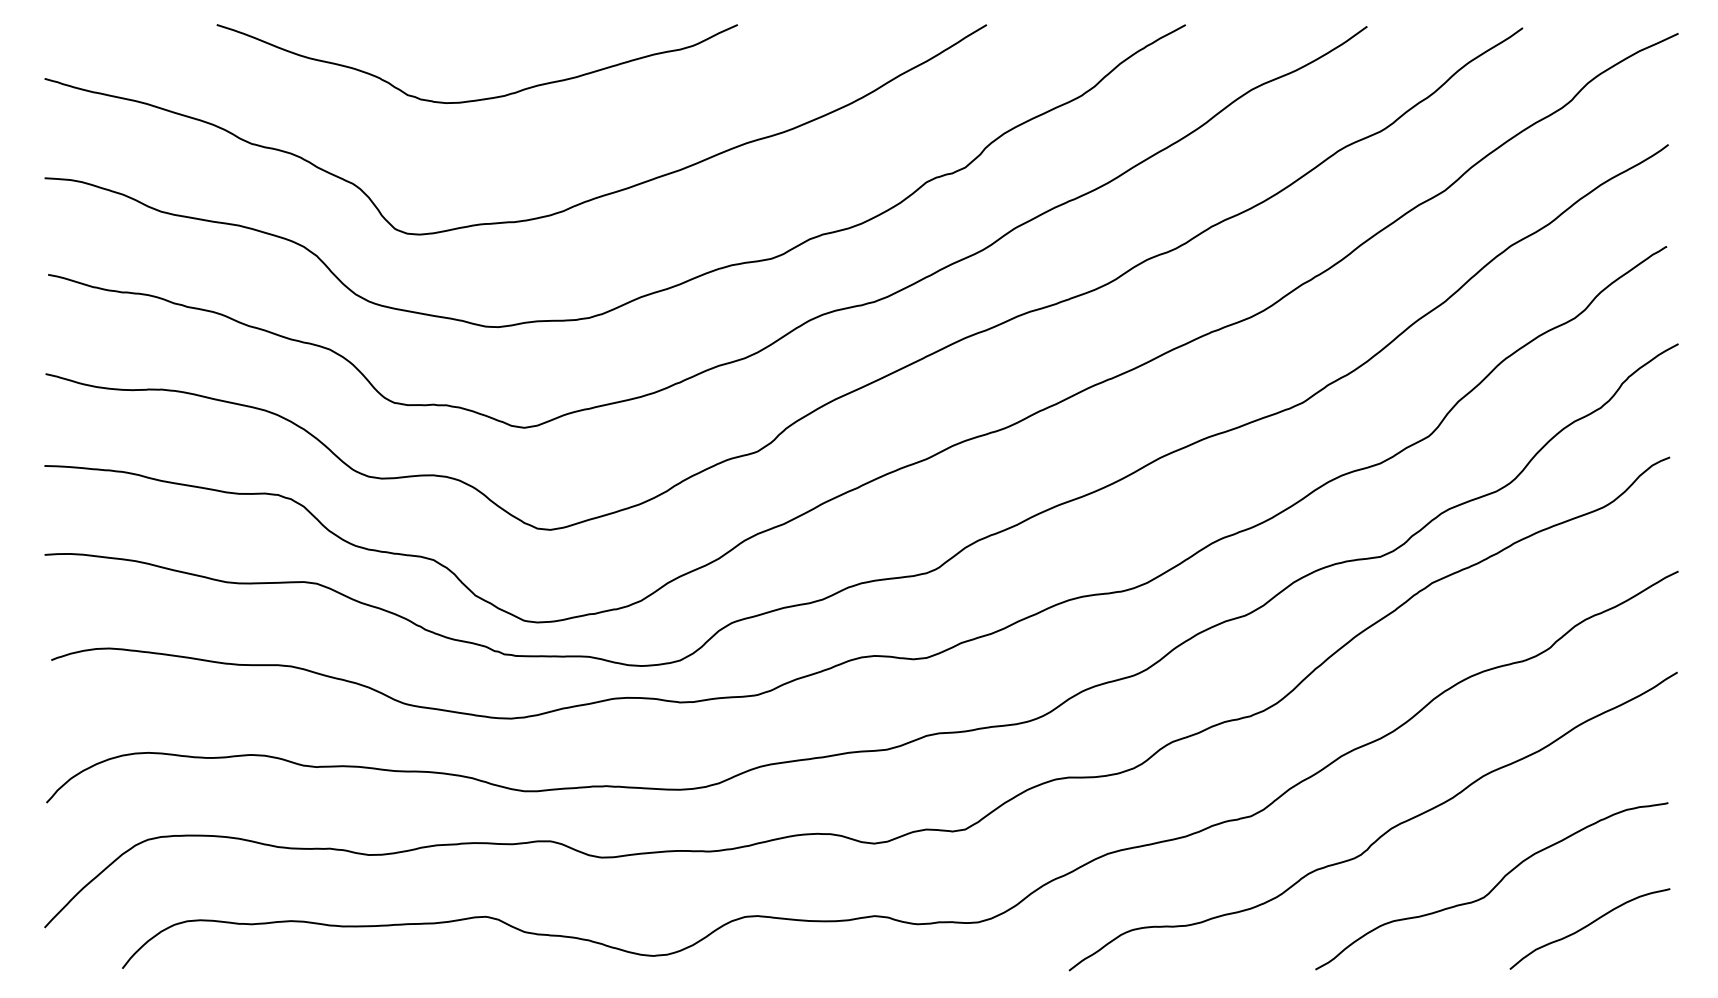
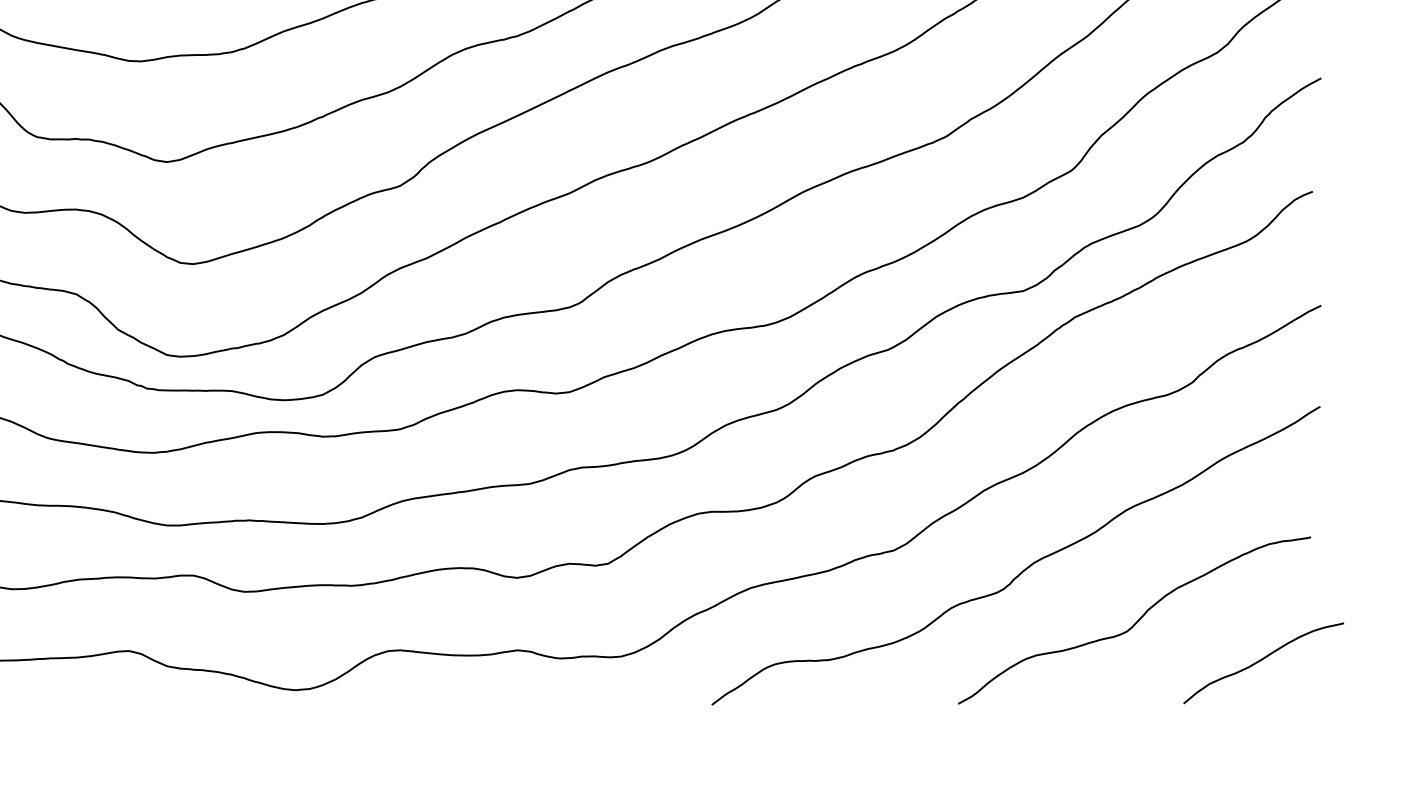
curve: (1588, 926) -> (1262, 660), moved

